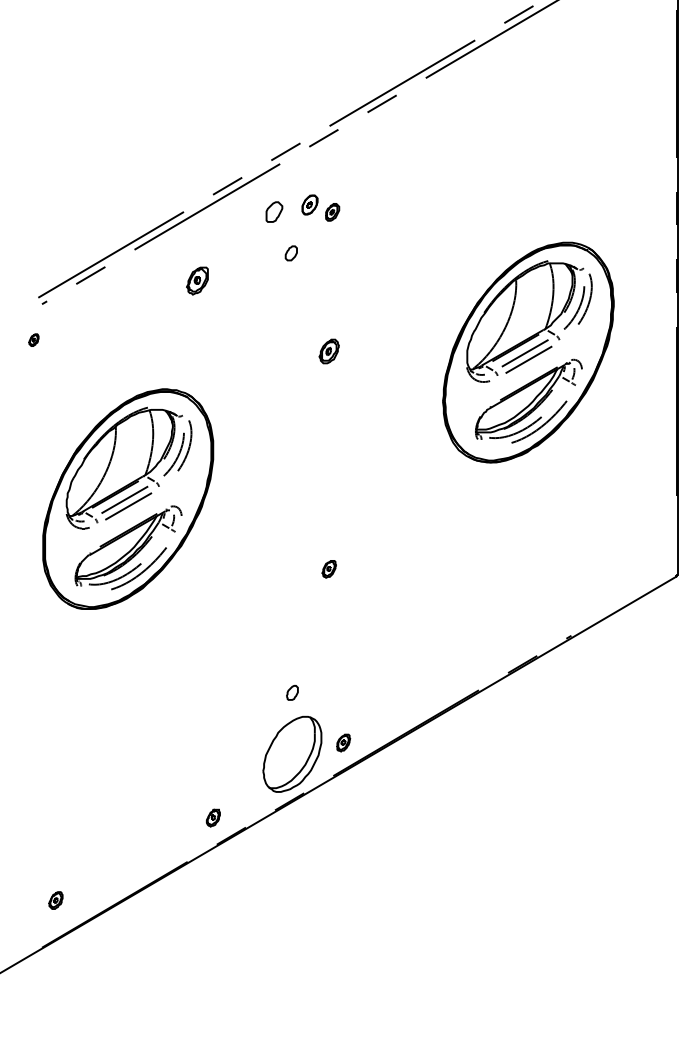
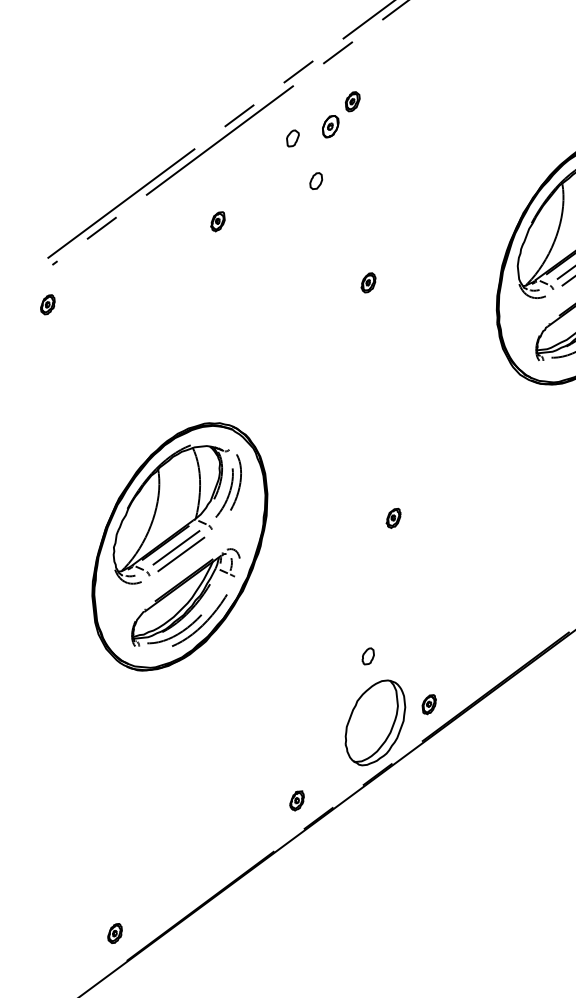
part: (274, 211) -> (293, 137), size x0.71
part: (332, 212) -> (352, 101), moved
part: (197, 280) -> (217, 221), size x0.62
part: (33, 339) -> (47, 304), size x1.43
part: (329, 351) -> (368, 282), size x0.71
part: (128, 498) -> (180, 545), moved
part: (55, 900) -> (114, 933), moved

